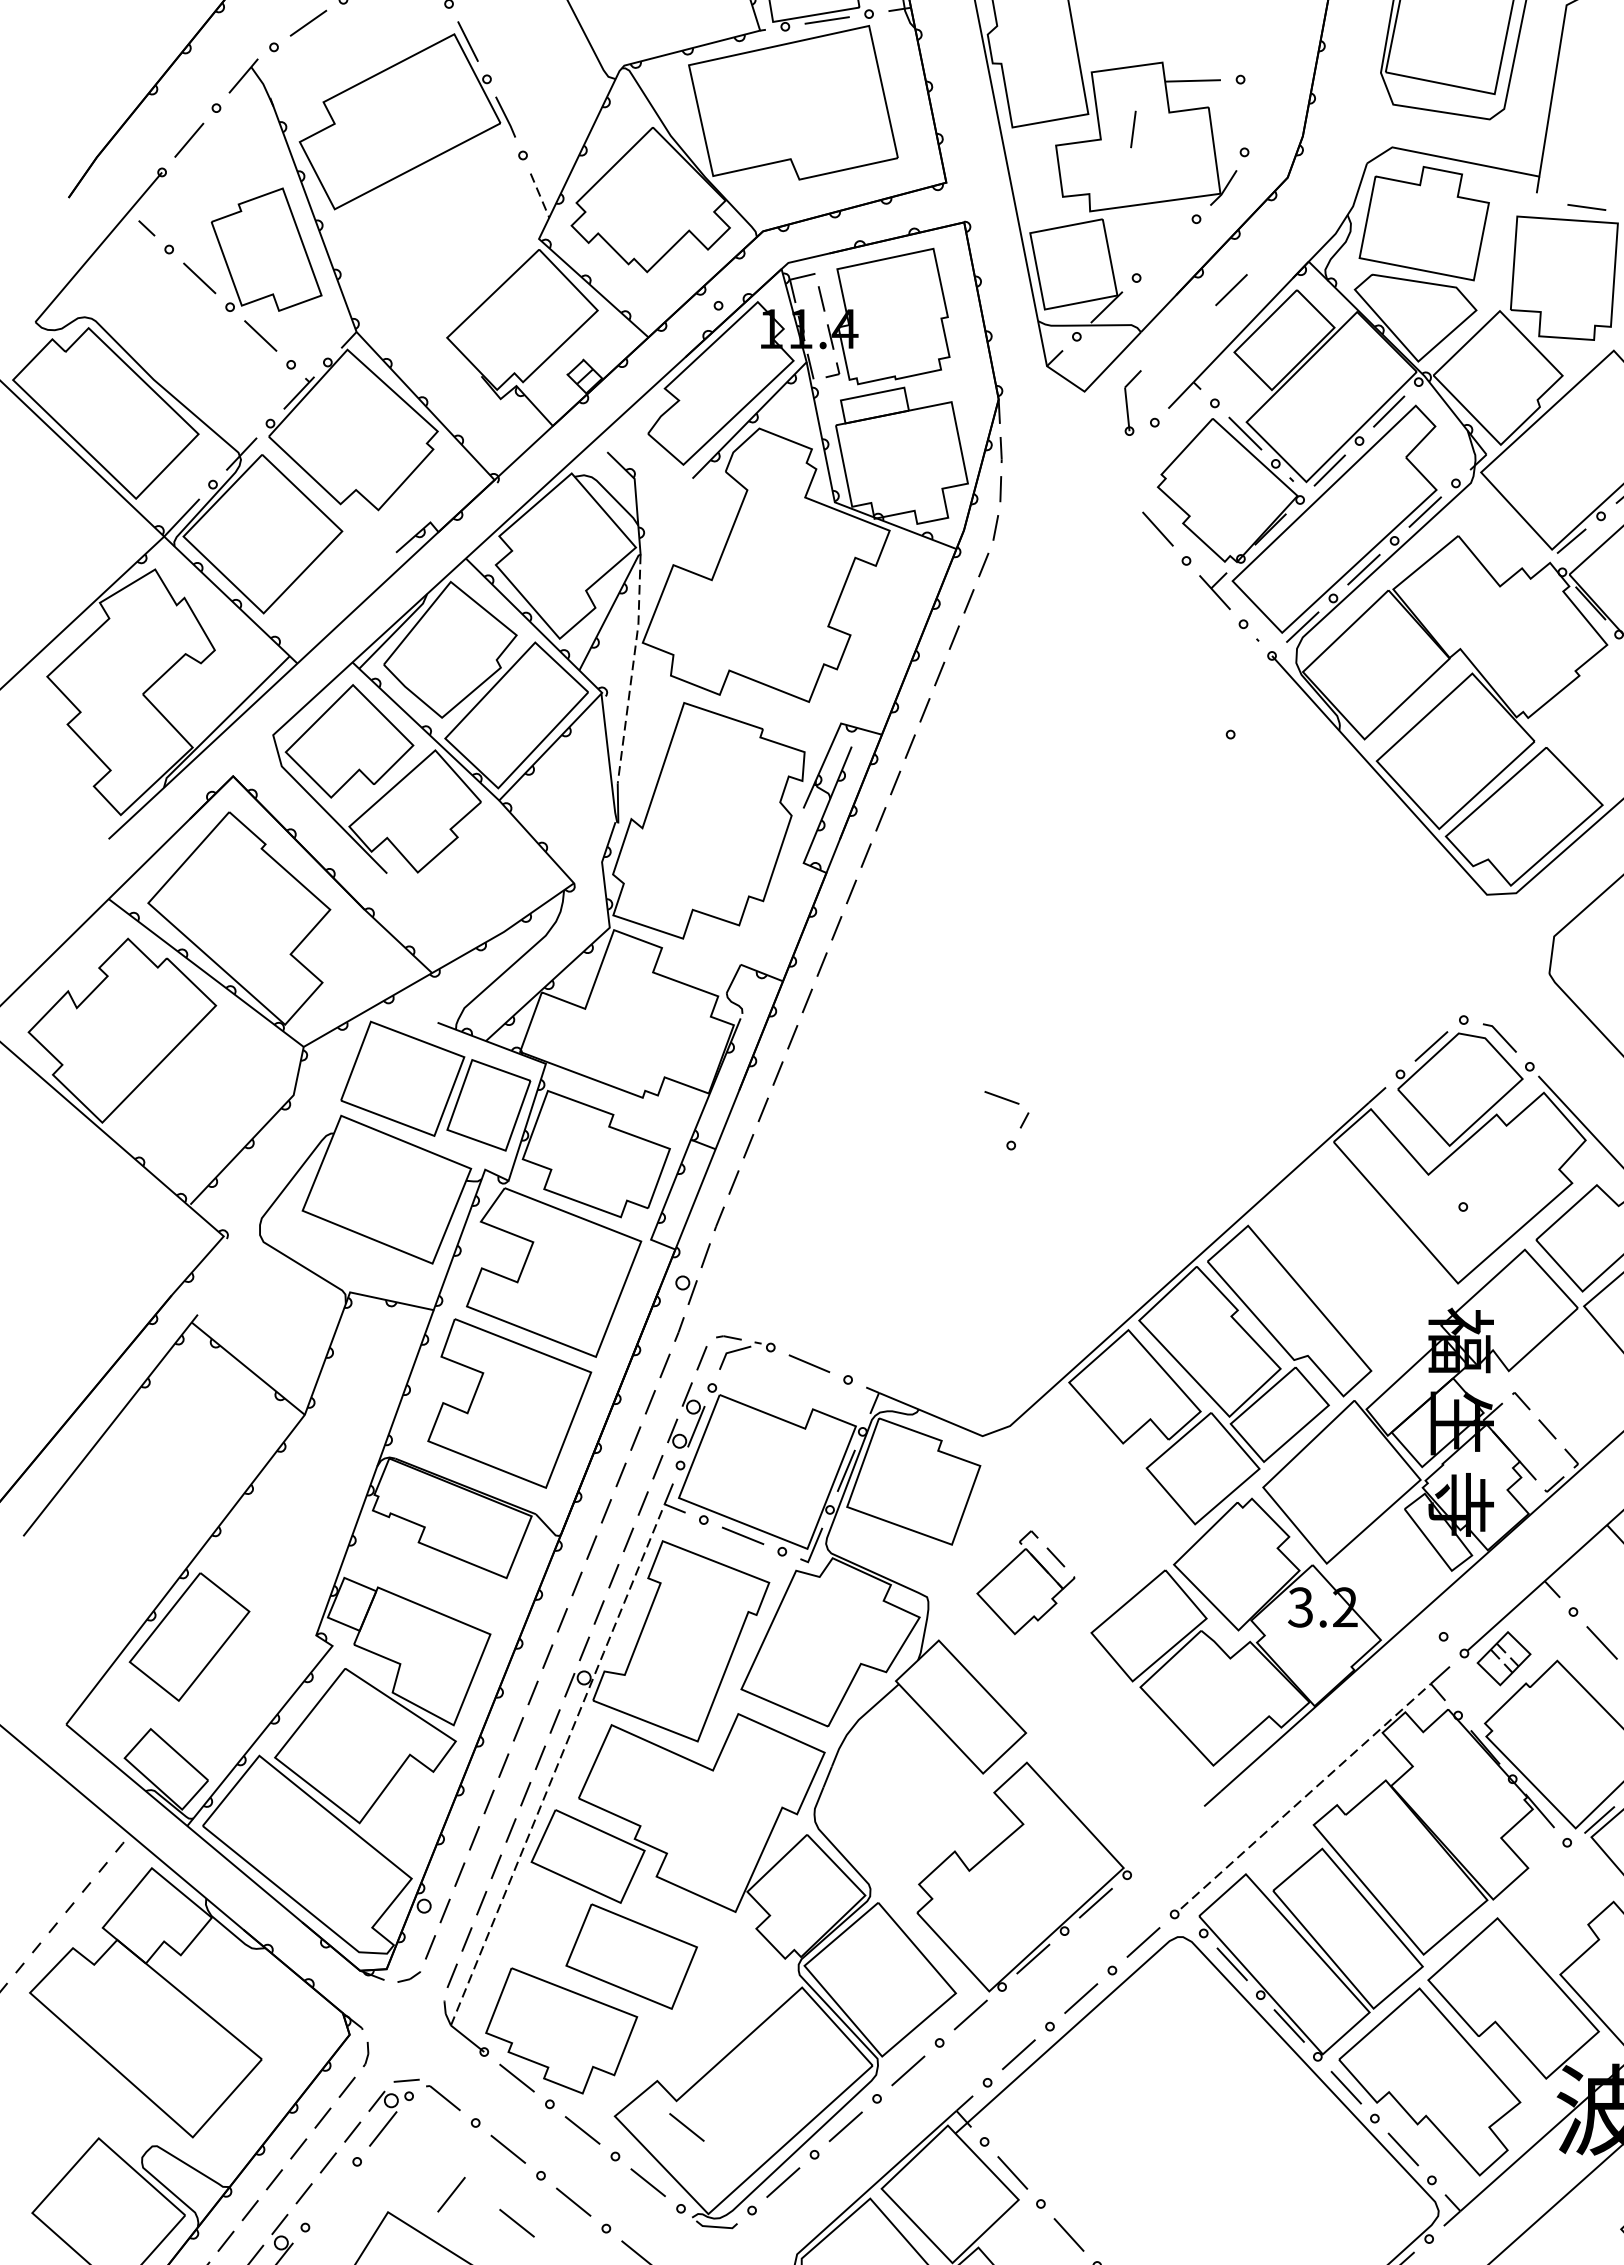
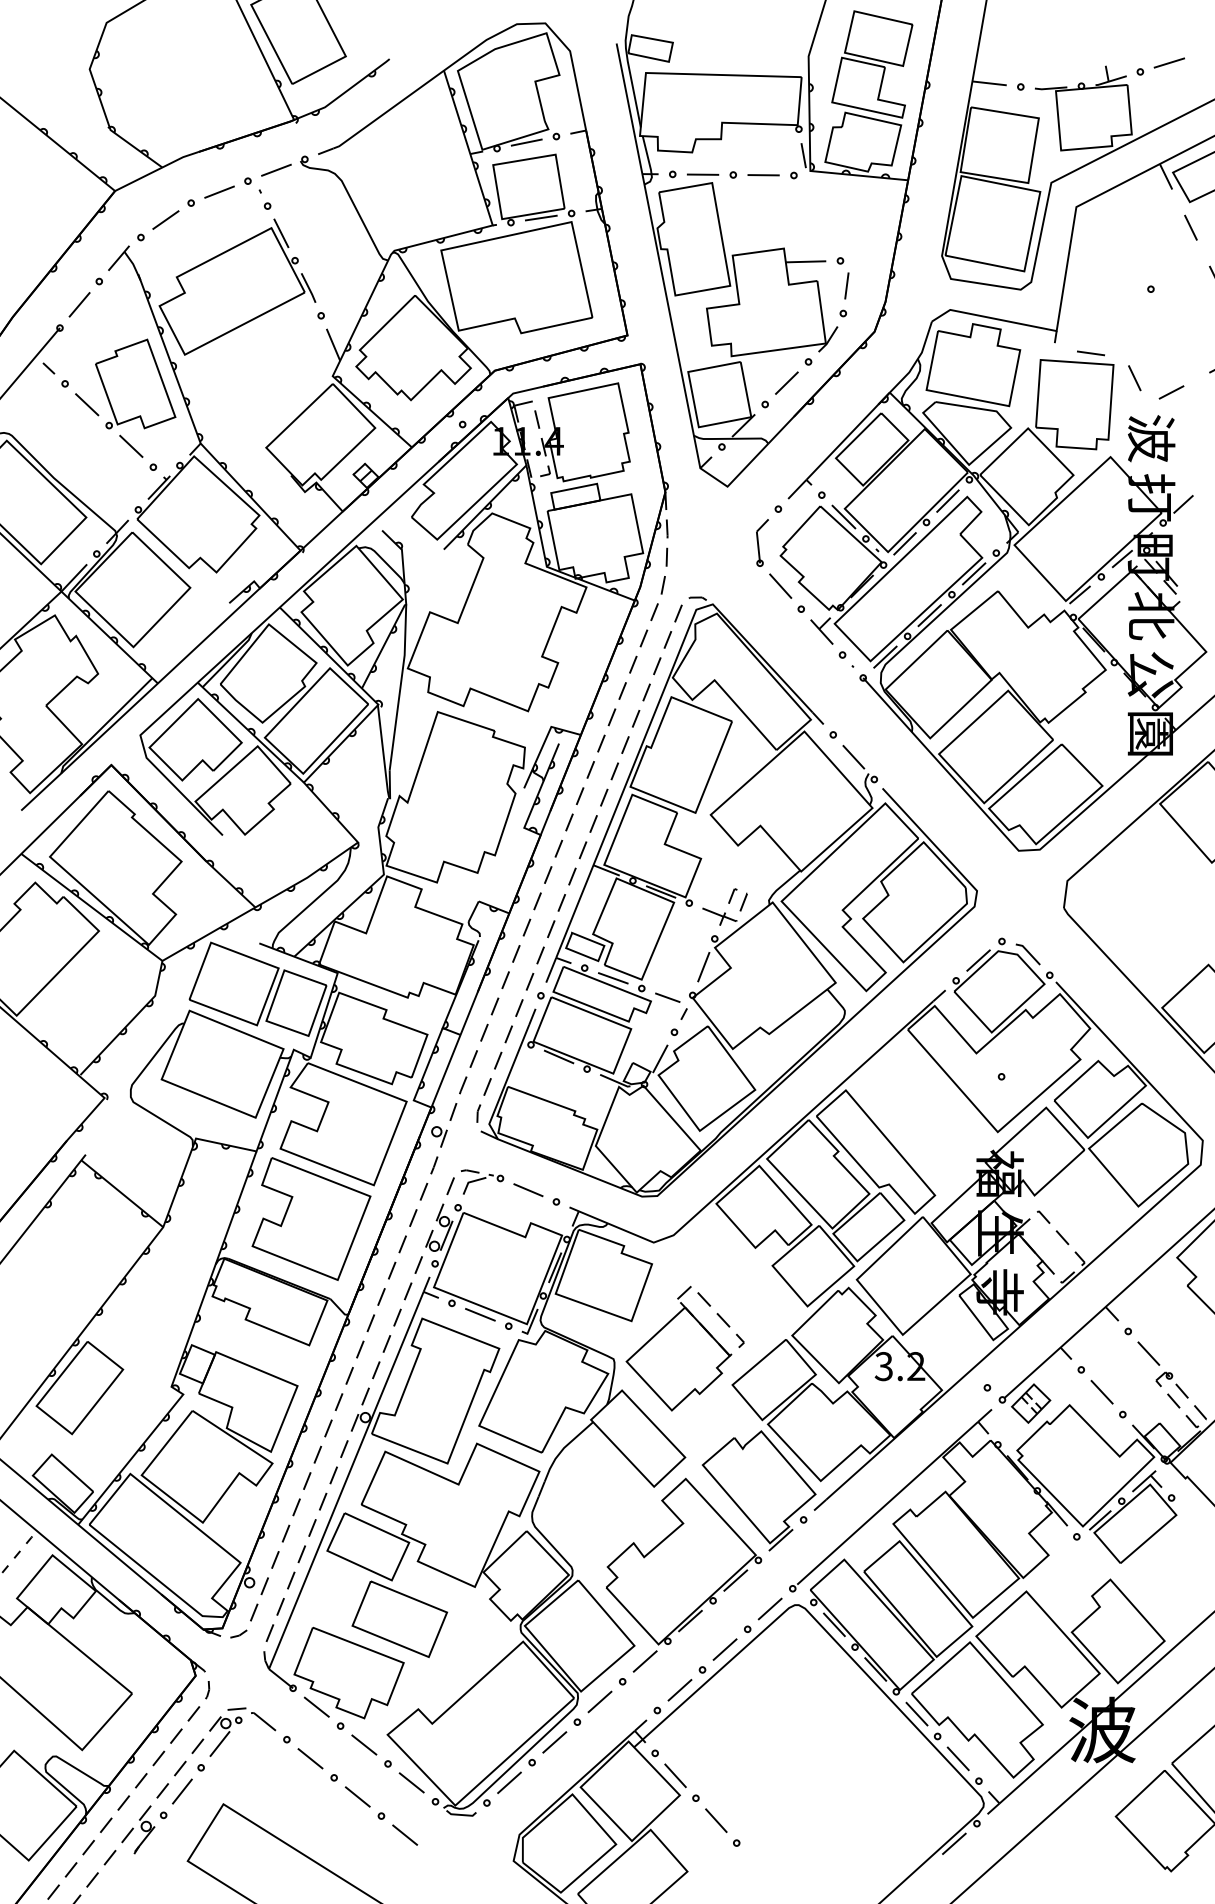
line: (1132, 128) -> (846, 285), moved
line: (540, 196) -> (333, 345), dashed -> solid
line: (1230, 289) -> (786, 382), moved
part: (1132, 402) -> (762, 542), moved
line: (632, 669) -> (400, 687), dashed -> solid
part: (1083, 957) -> (726, 896), added
part: (1025, 1582) -> (684, 1348), size x1.67
line: (559, 1762) -> (347, 1478), dashed -> solid
part: (1127, 1778) -> (758, 1490), added
line: (1305, 1796) -> (887, 1503), dashed -> solid
line: (686, 2126) -> (439, 1742), removed
line: (451, 2194) -> (182, 1791), moved
line: (516, 2222) -> (316, 1811), removed

